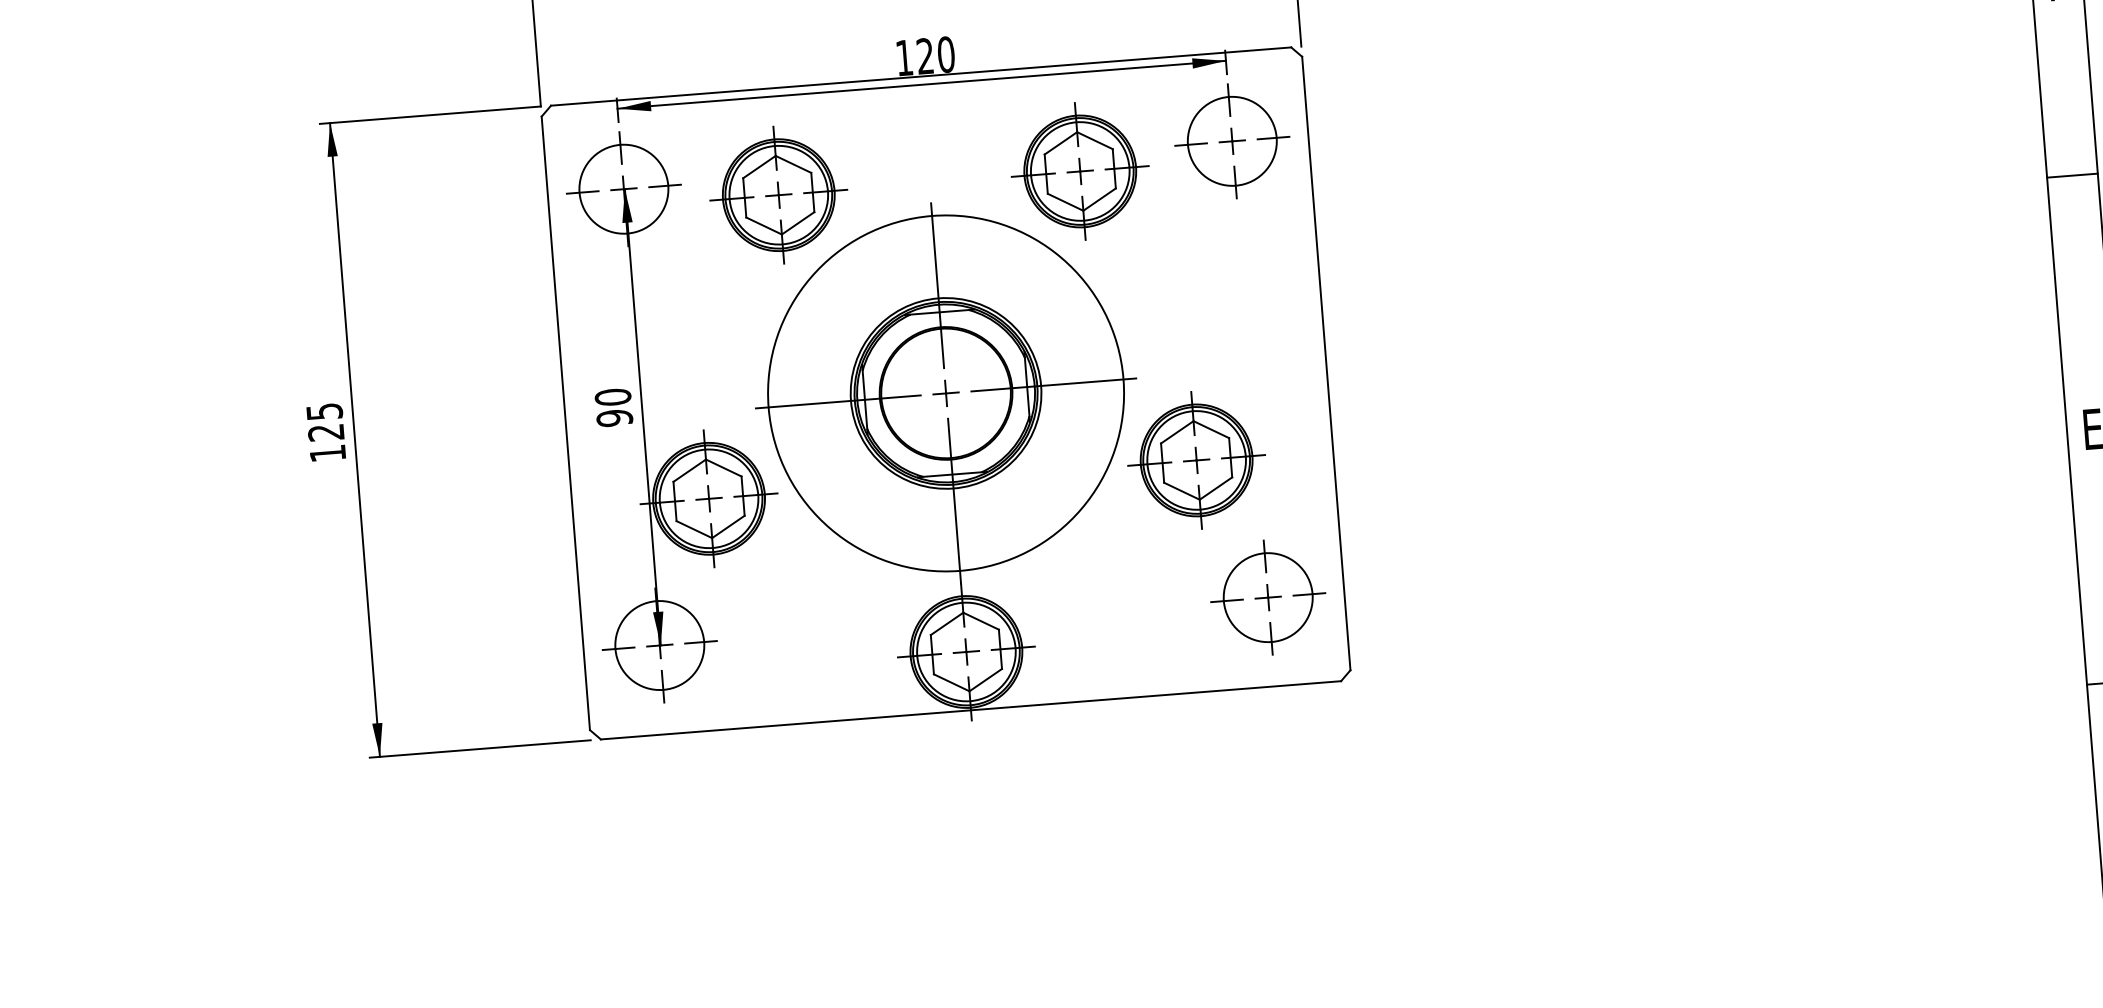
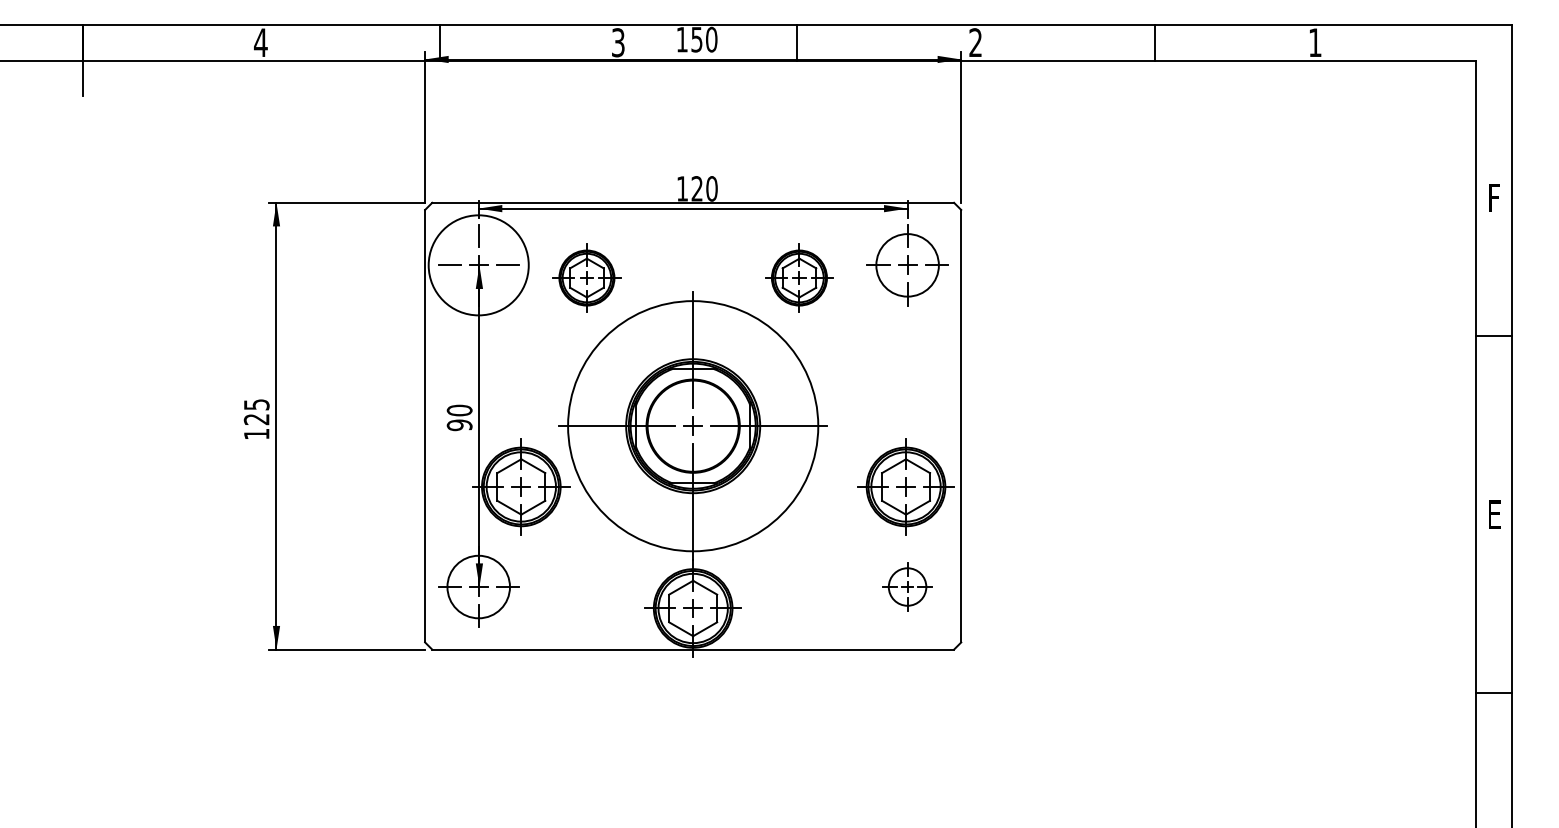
part: (1080, 170) -> (799, 277), size x0.7
circle: (623, 189) -> (478, 265), size x1.6
part: (778, 194) -> (586, 277), size x0.7
part: (1195, 459) -> (905, 486), moved
part: (1267, 596) -> (907, 586), size x0.6

